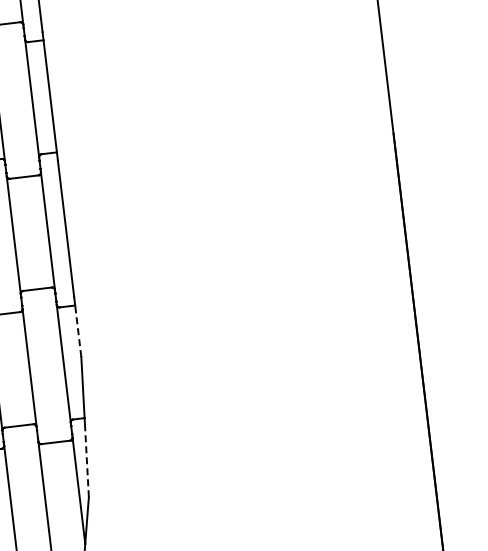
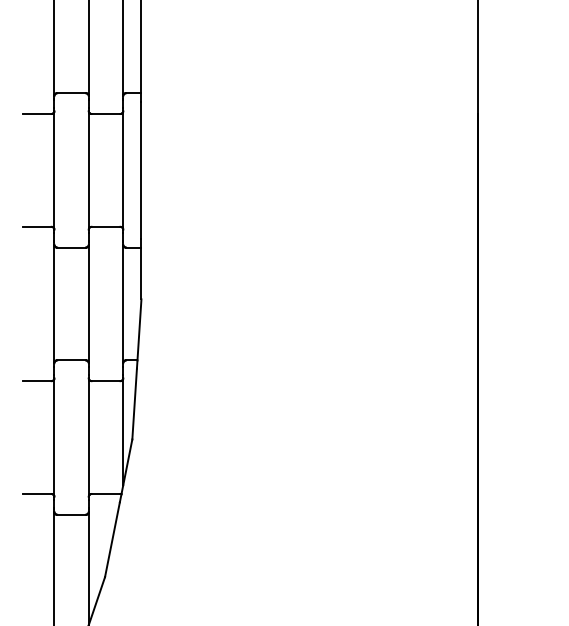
line: (78, 331) -> (141, 273), dashed -> solid
line: (86, 461) -> (134, 403), dashed -> solid

